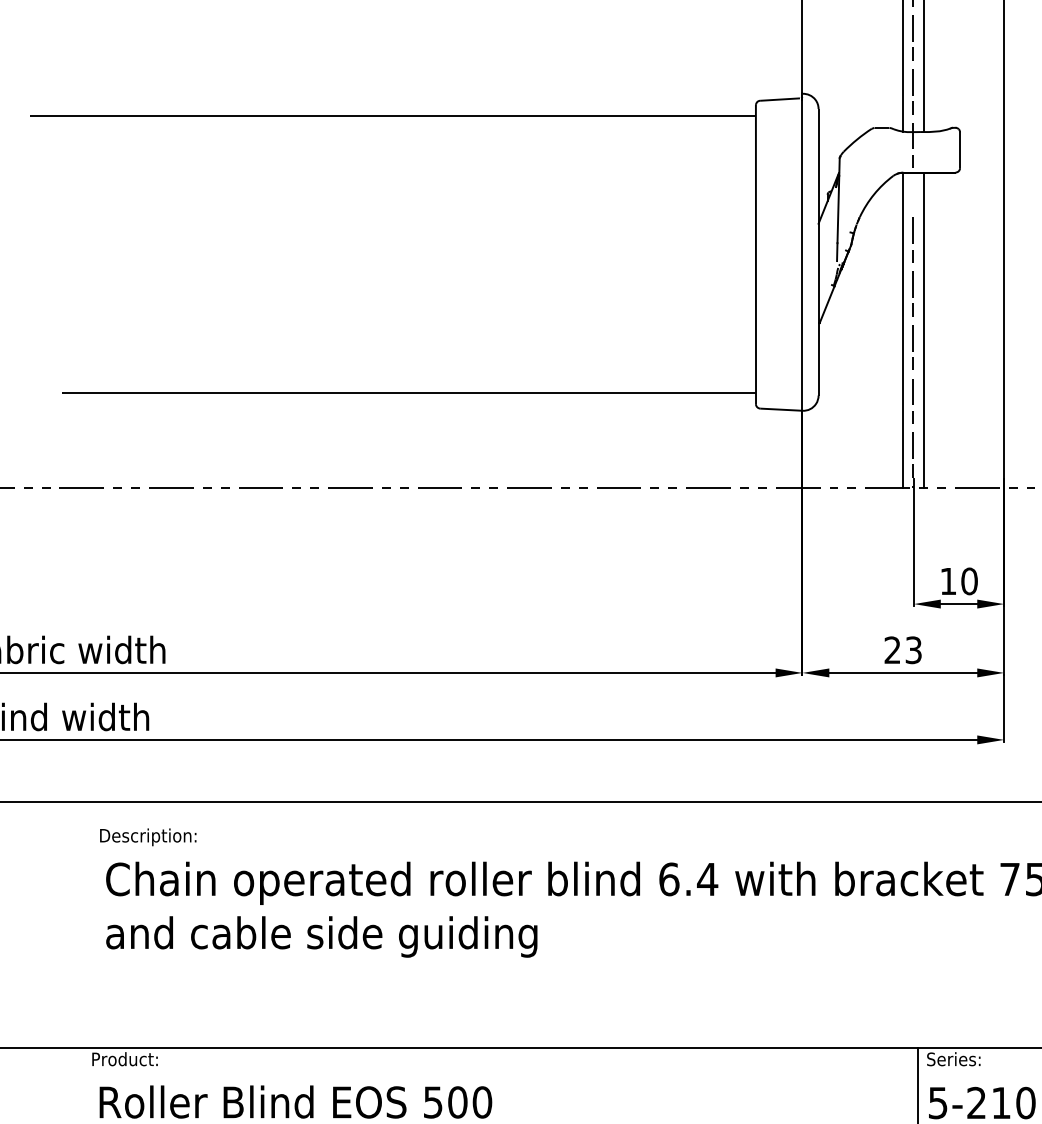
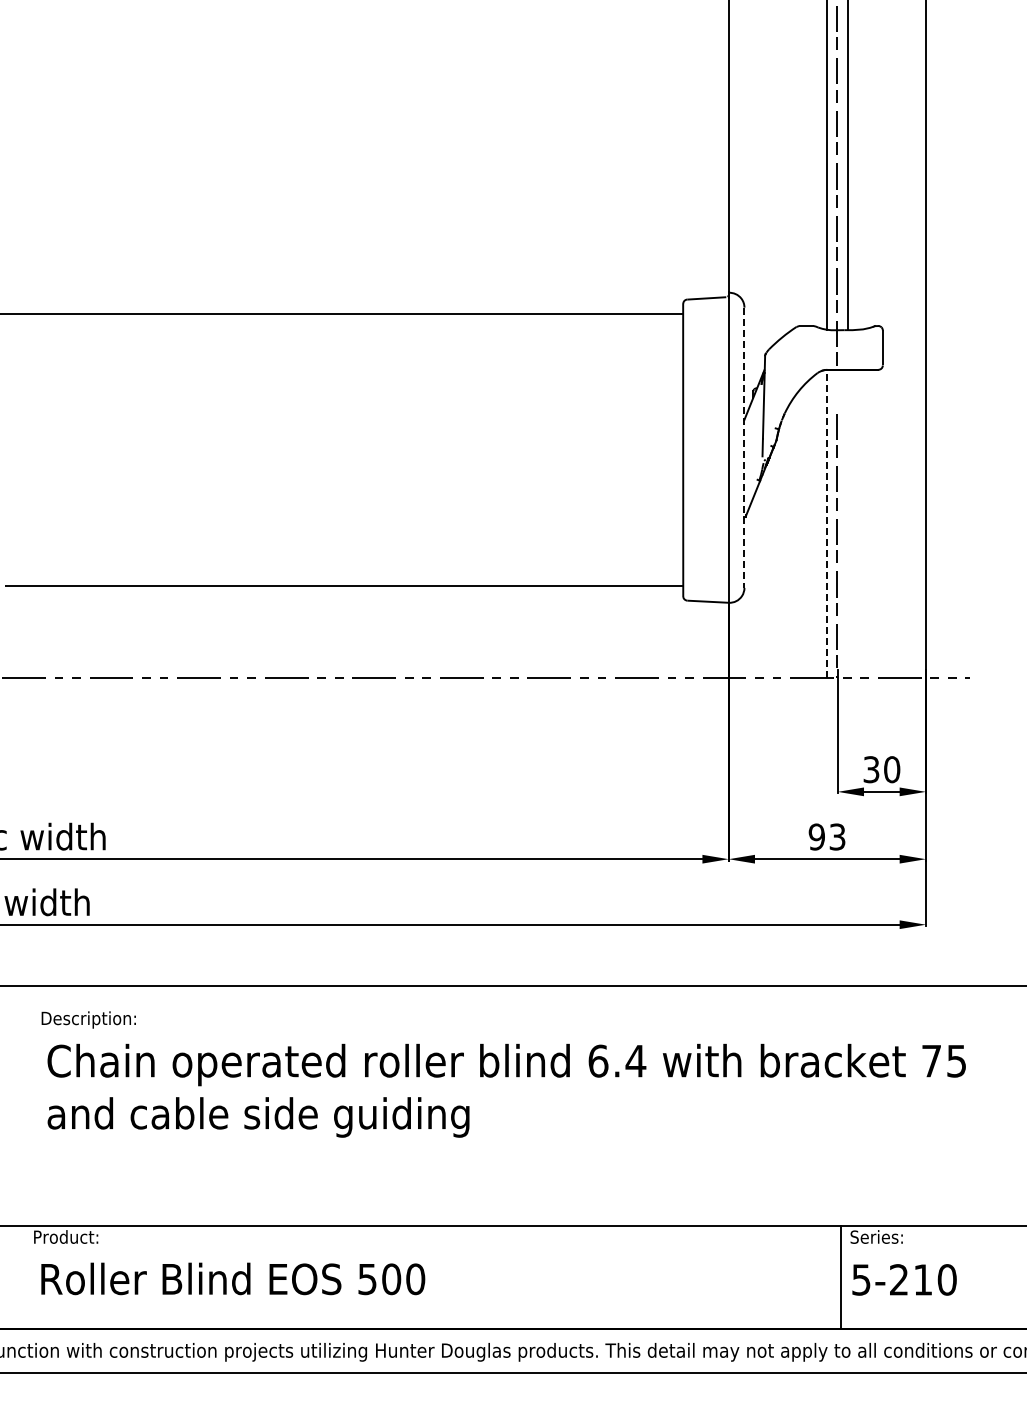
line: (818, 253) -> (744, 448), solid -> dashed
line: (902, 329) -> (826, 523), solid -> dashed
line: (923, 329) -> (847, 523), removed
text: (948, 581) -> (871, 769), 10 -> 30
text: (892, 649) -> (816, 836), 23 -> 93

